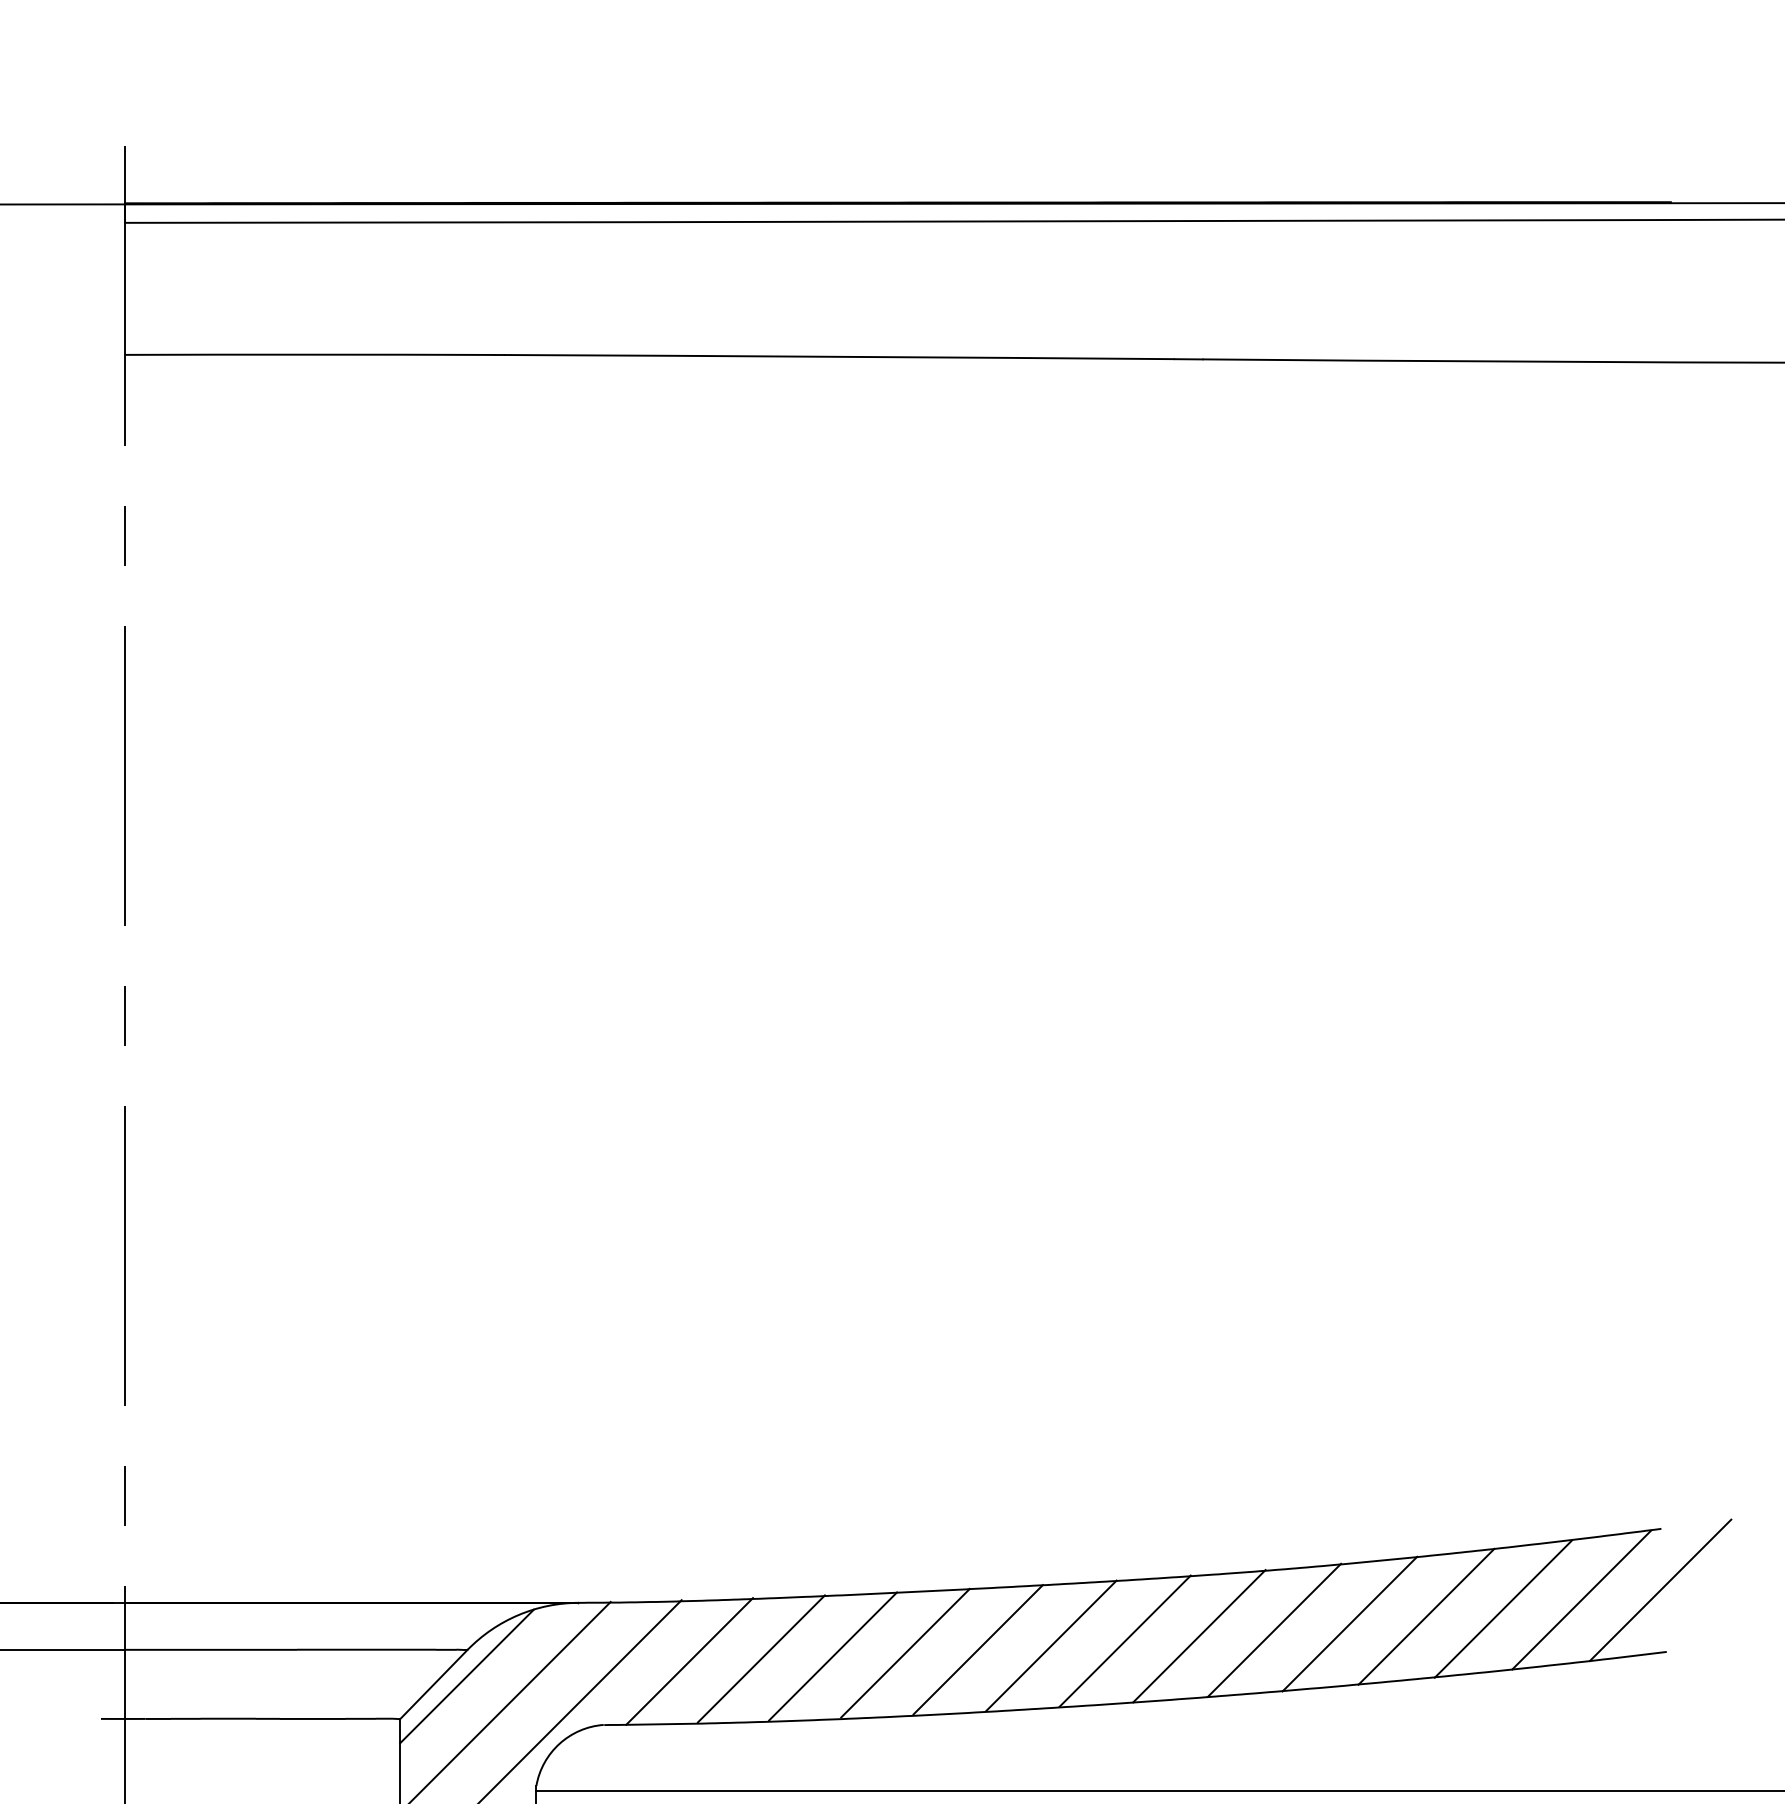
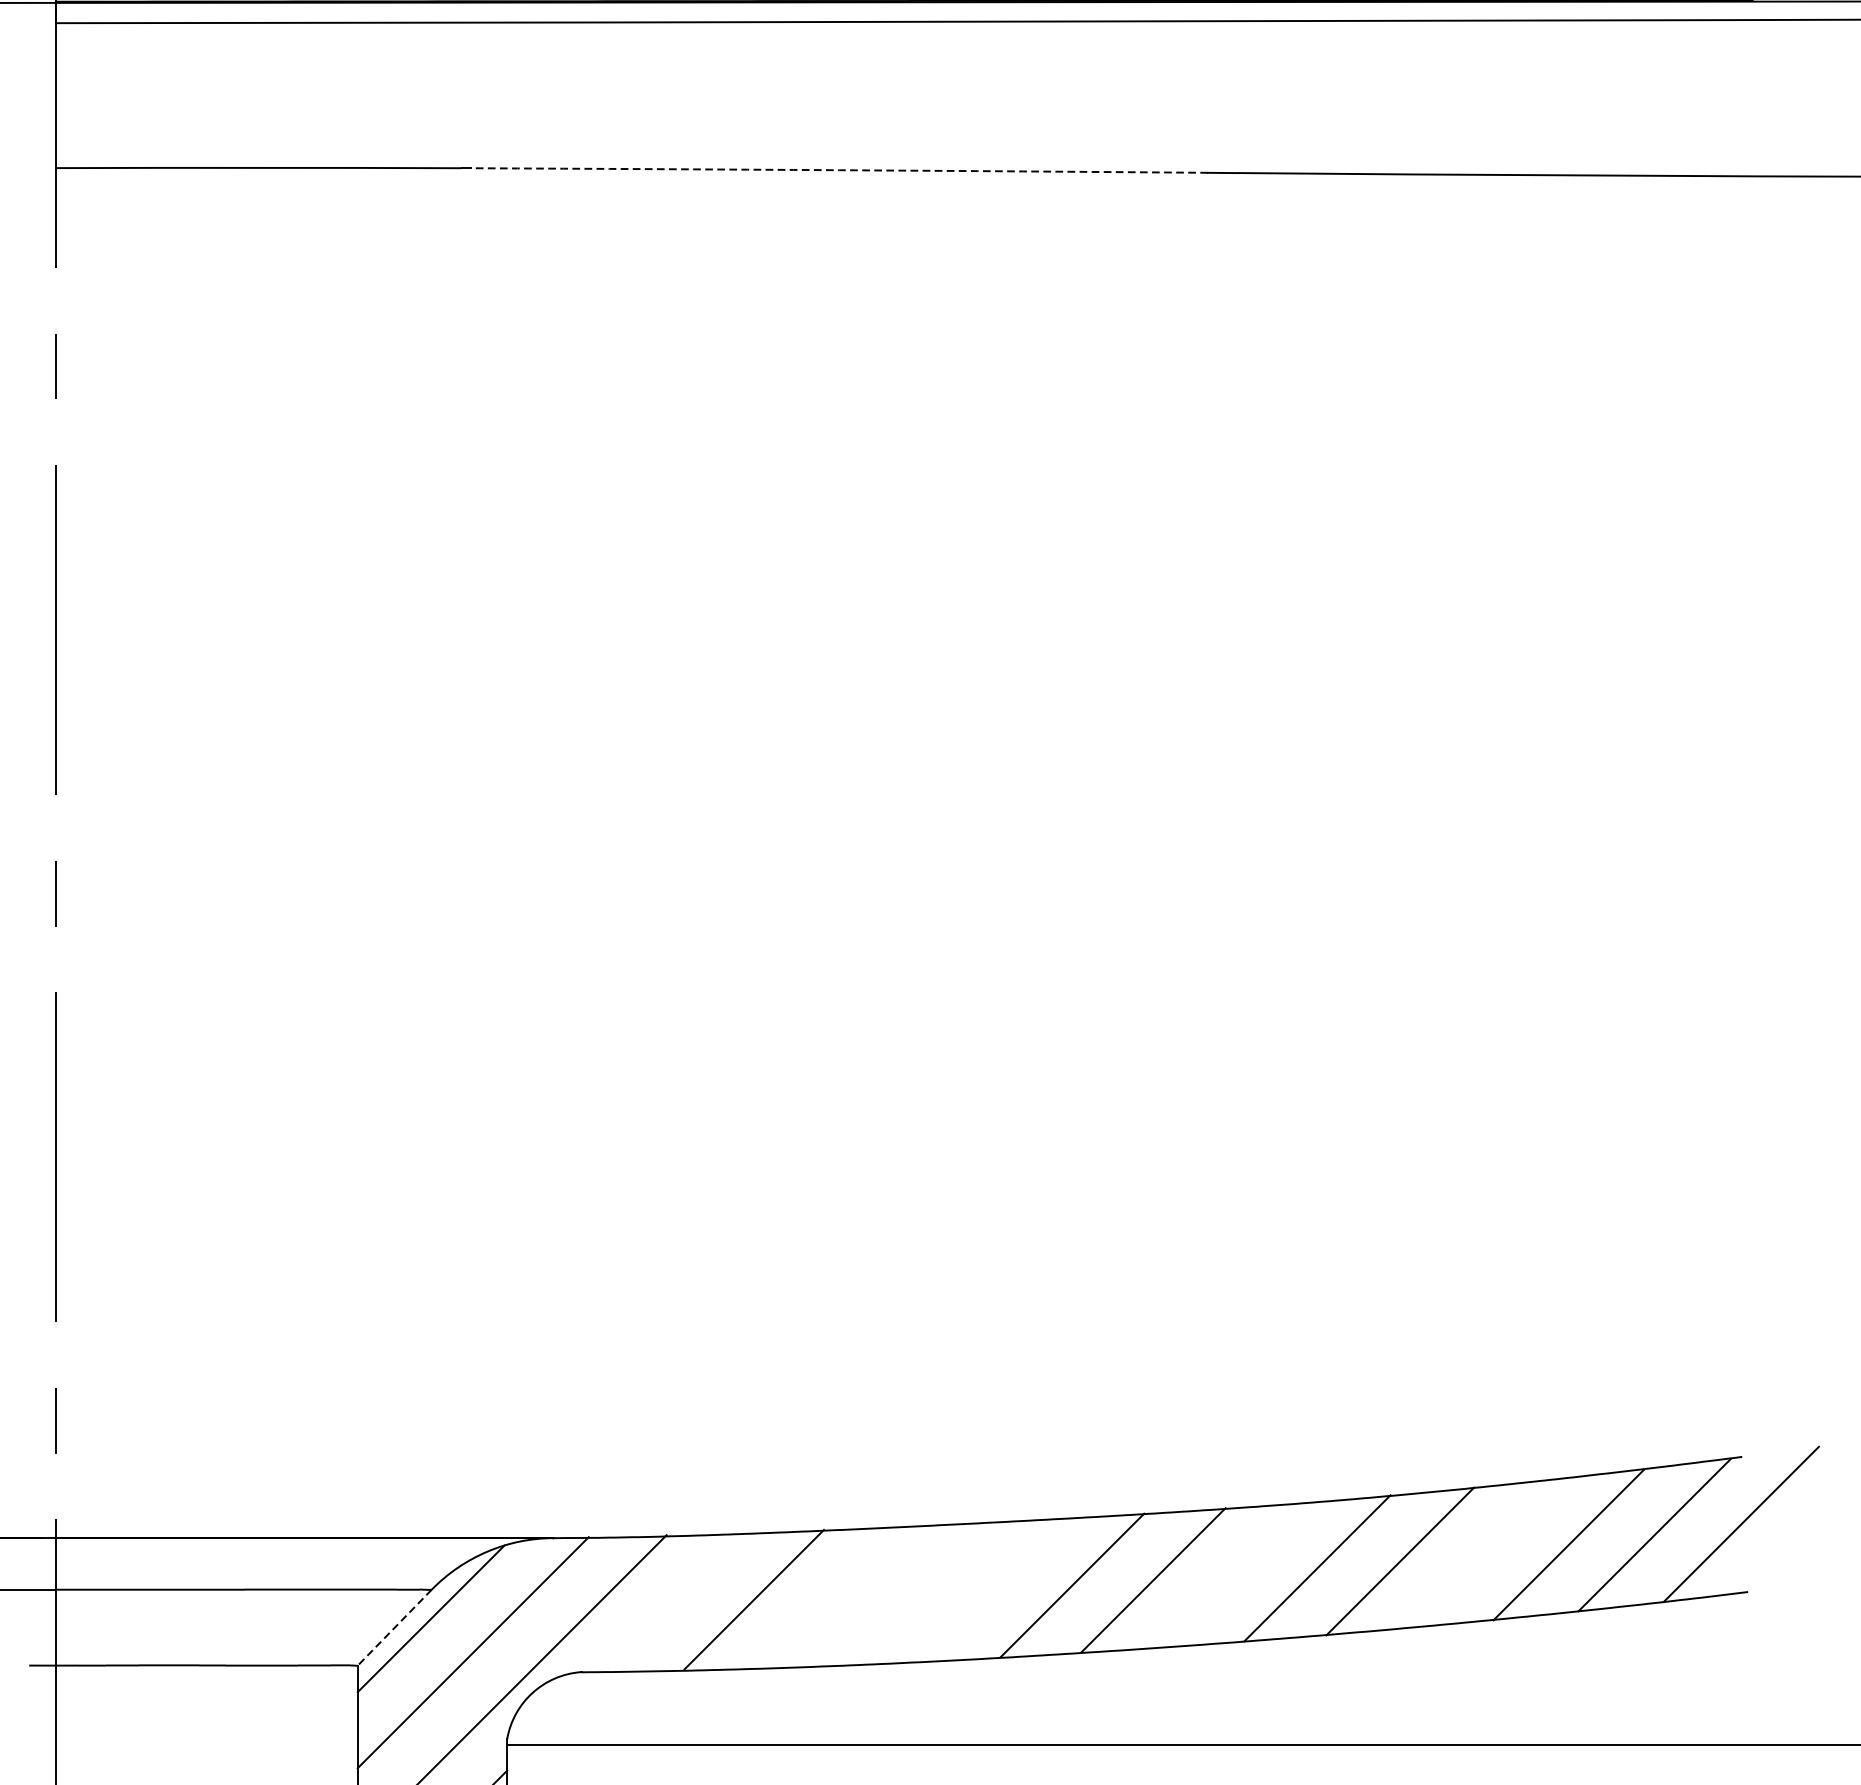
arc: (839, 356) -> (839, 169), solid -> dashed
line: (1426, 1616) -> (1484, 1553), removed
line: (1199, 1636) -> (1235, 1575), removed
line: (977, 1649) -> (991, 1589), removed
line: (905, 1652) -> (912, 1592), removed
line: (833, 1656) -> (833, 1597), removed
line: (689, 1661) -> (675, 1602), removed
line: (433, 1684) -> (394, 1627), solid -> dashed

